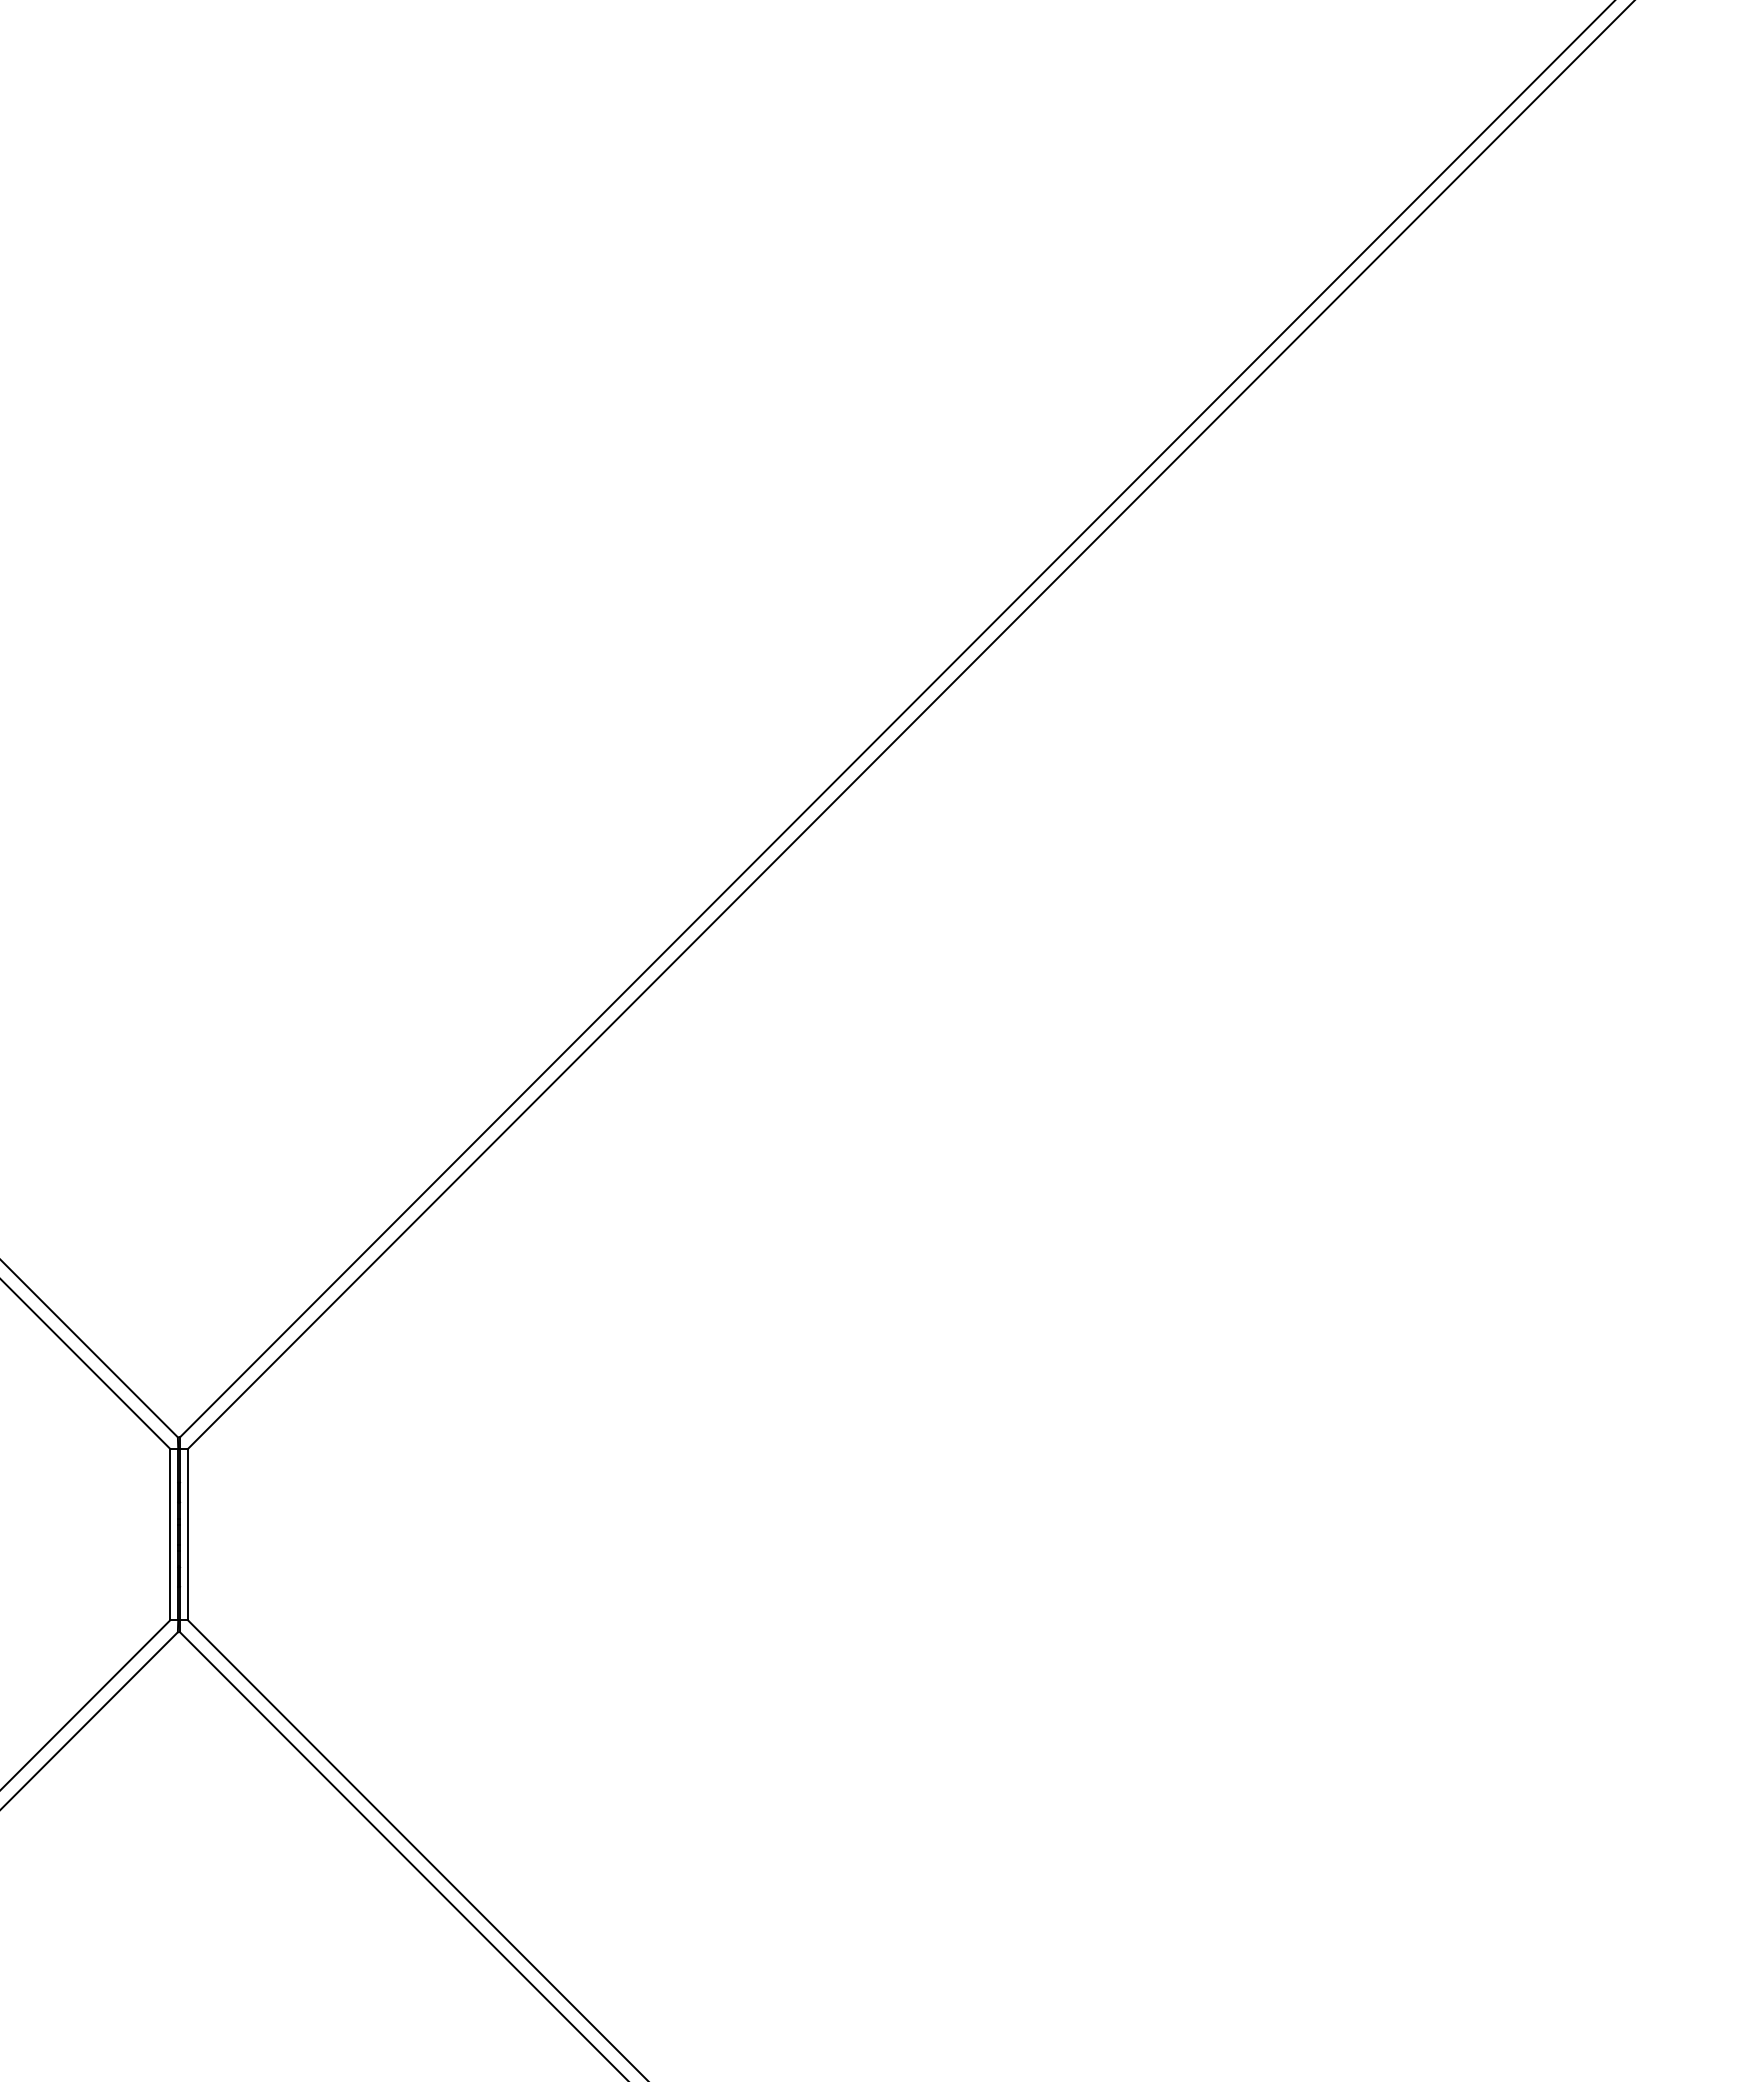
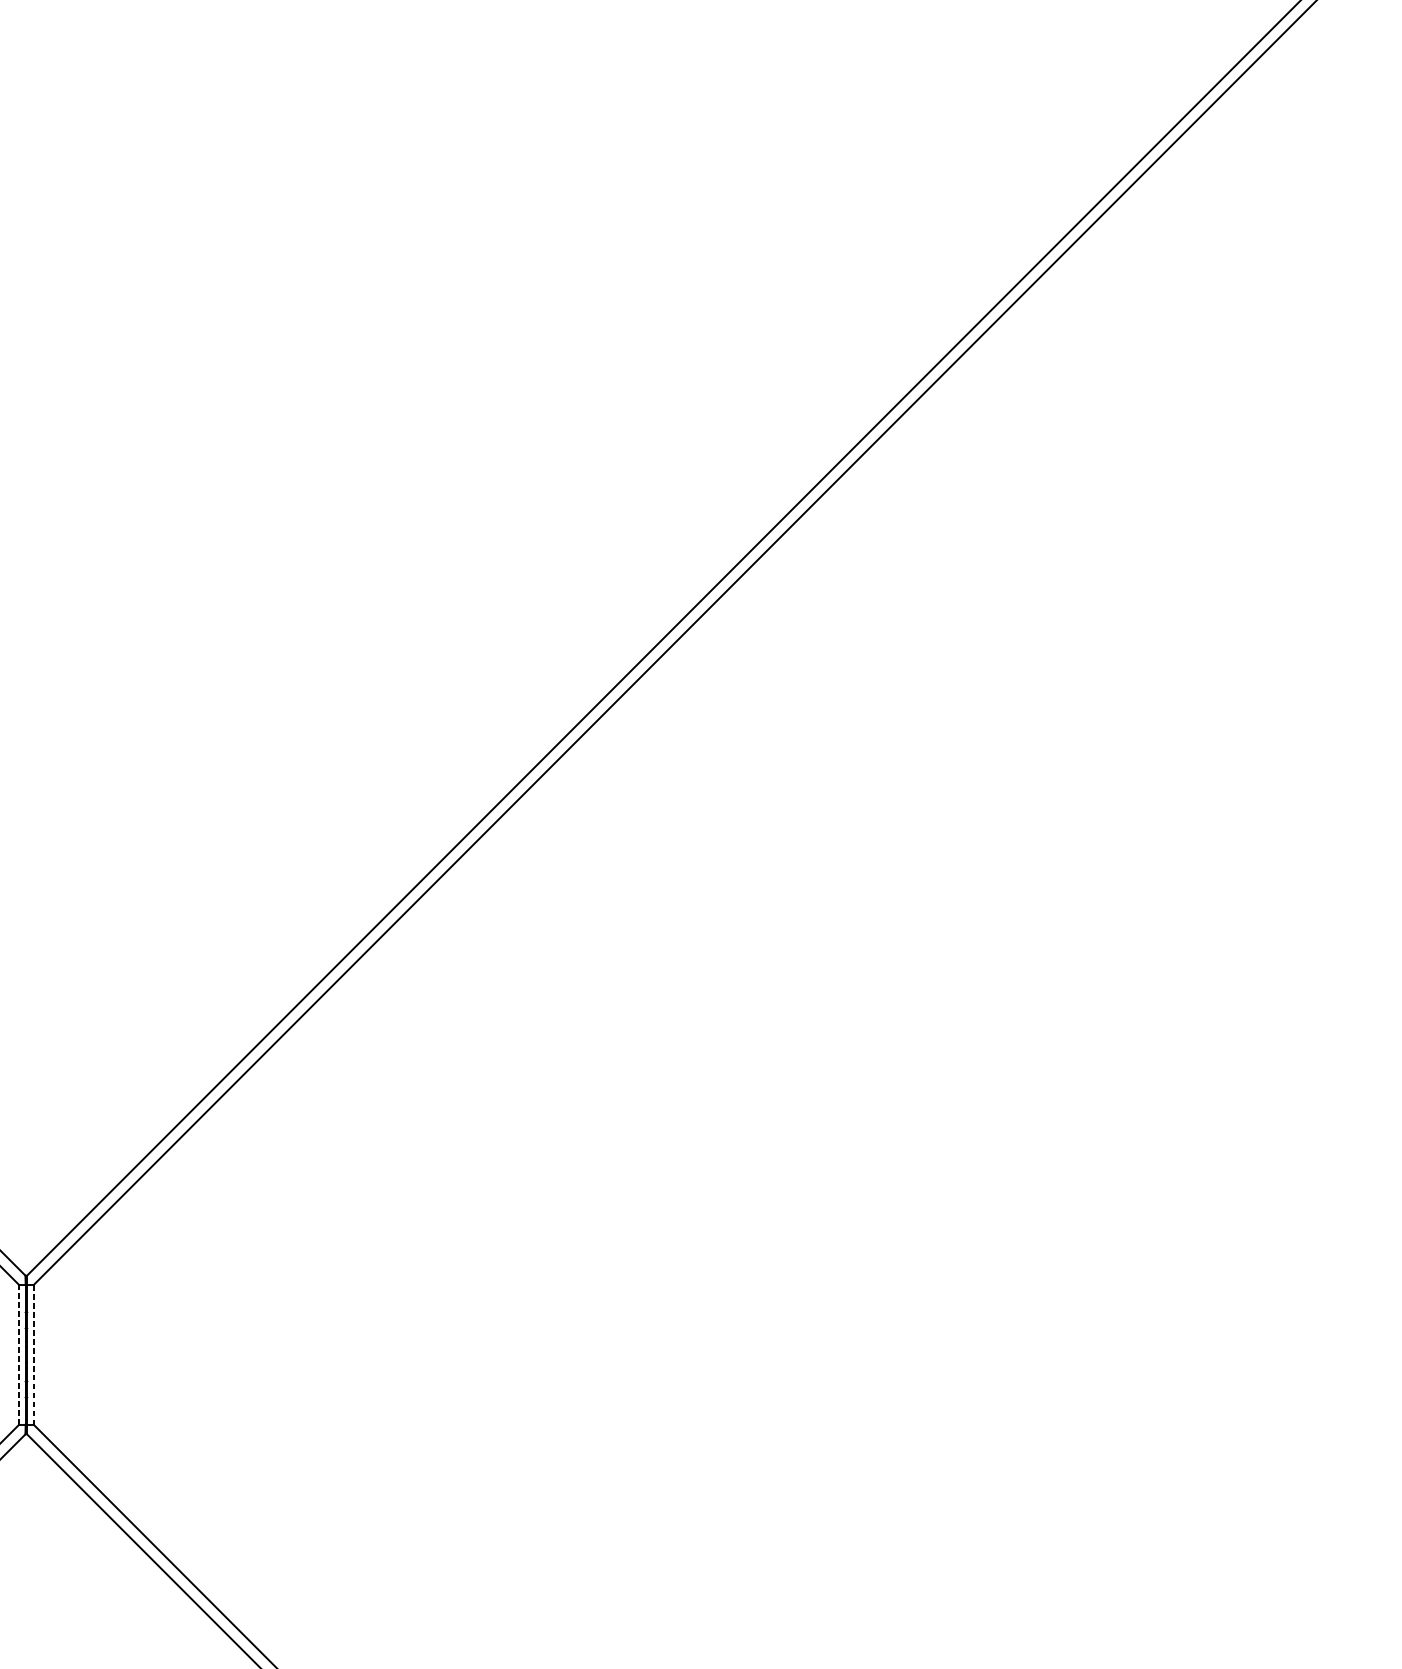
line: (170, 1534) -> (19, 1354), solid -> dashed
line: (187, 1534) -> (33, 1354), solid -> dashed

